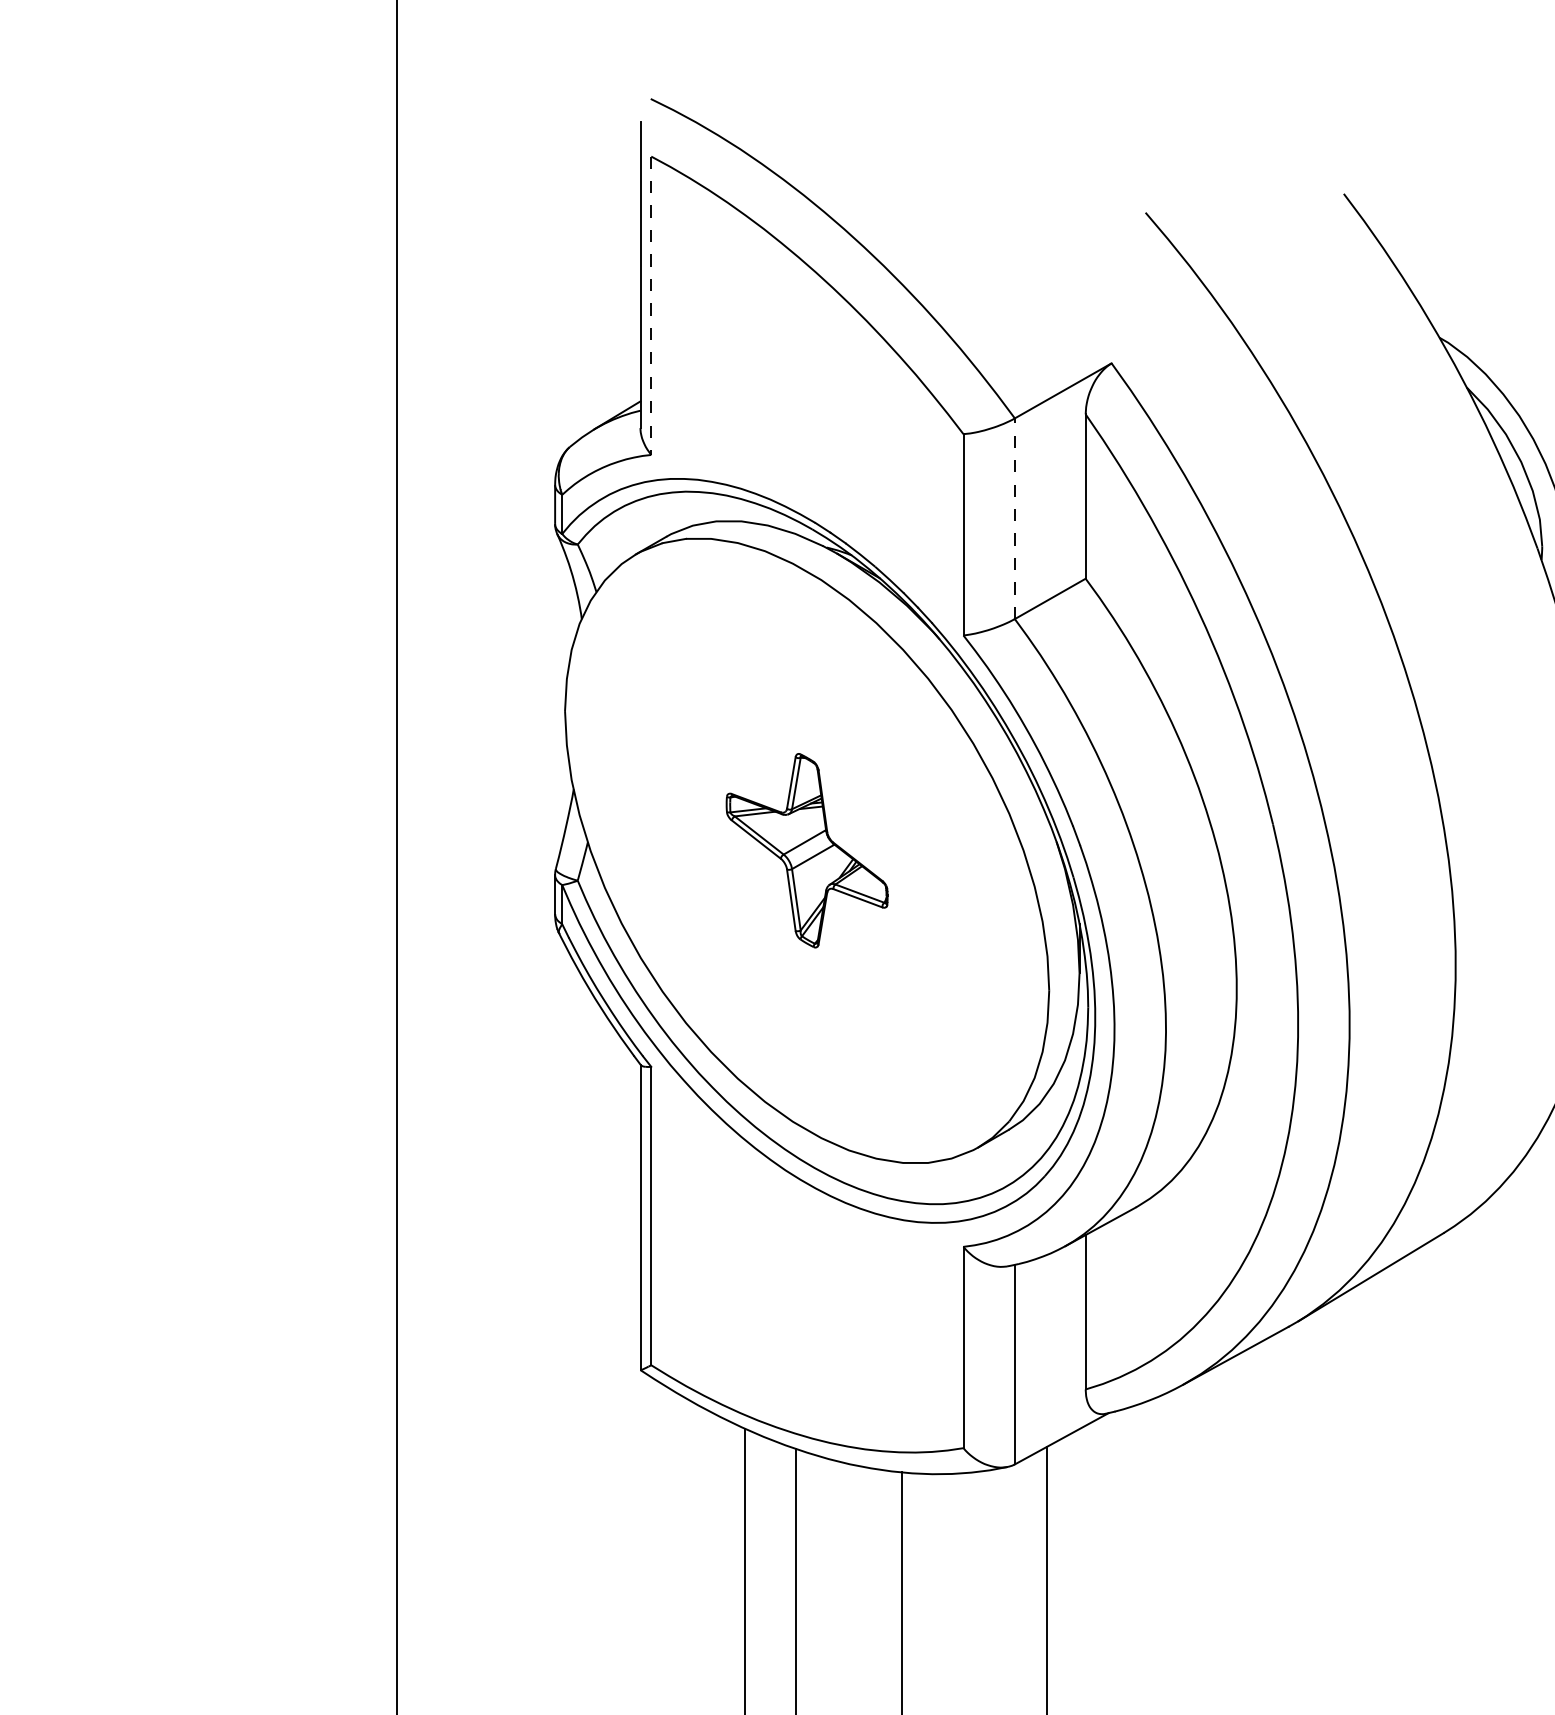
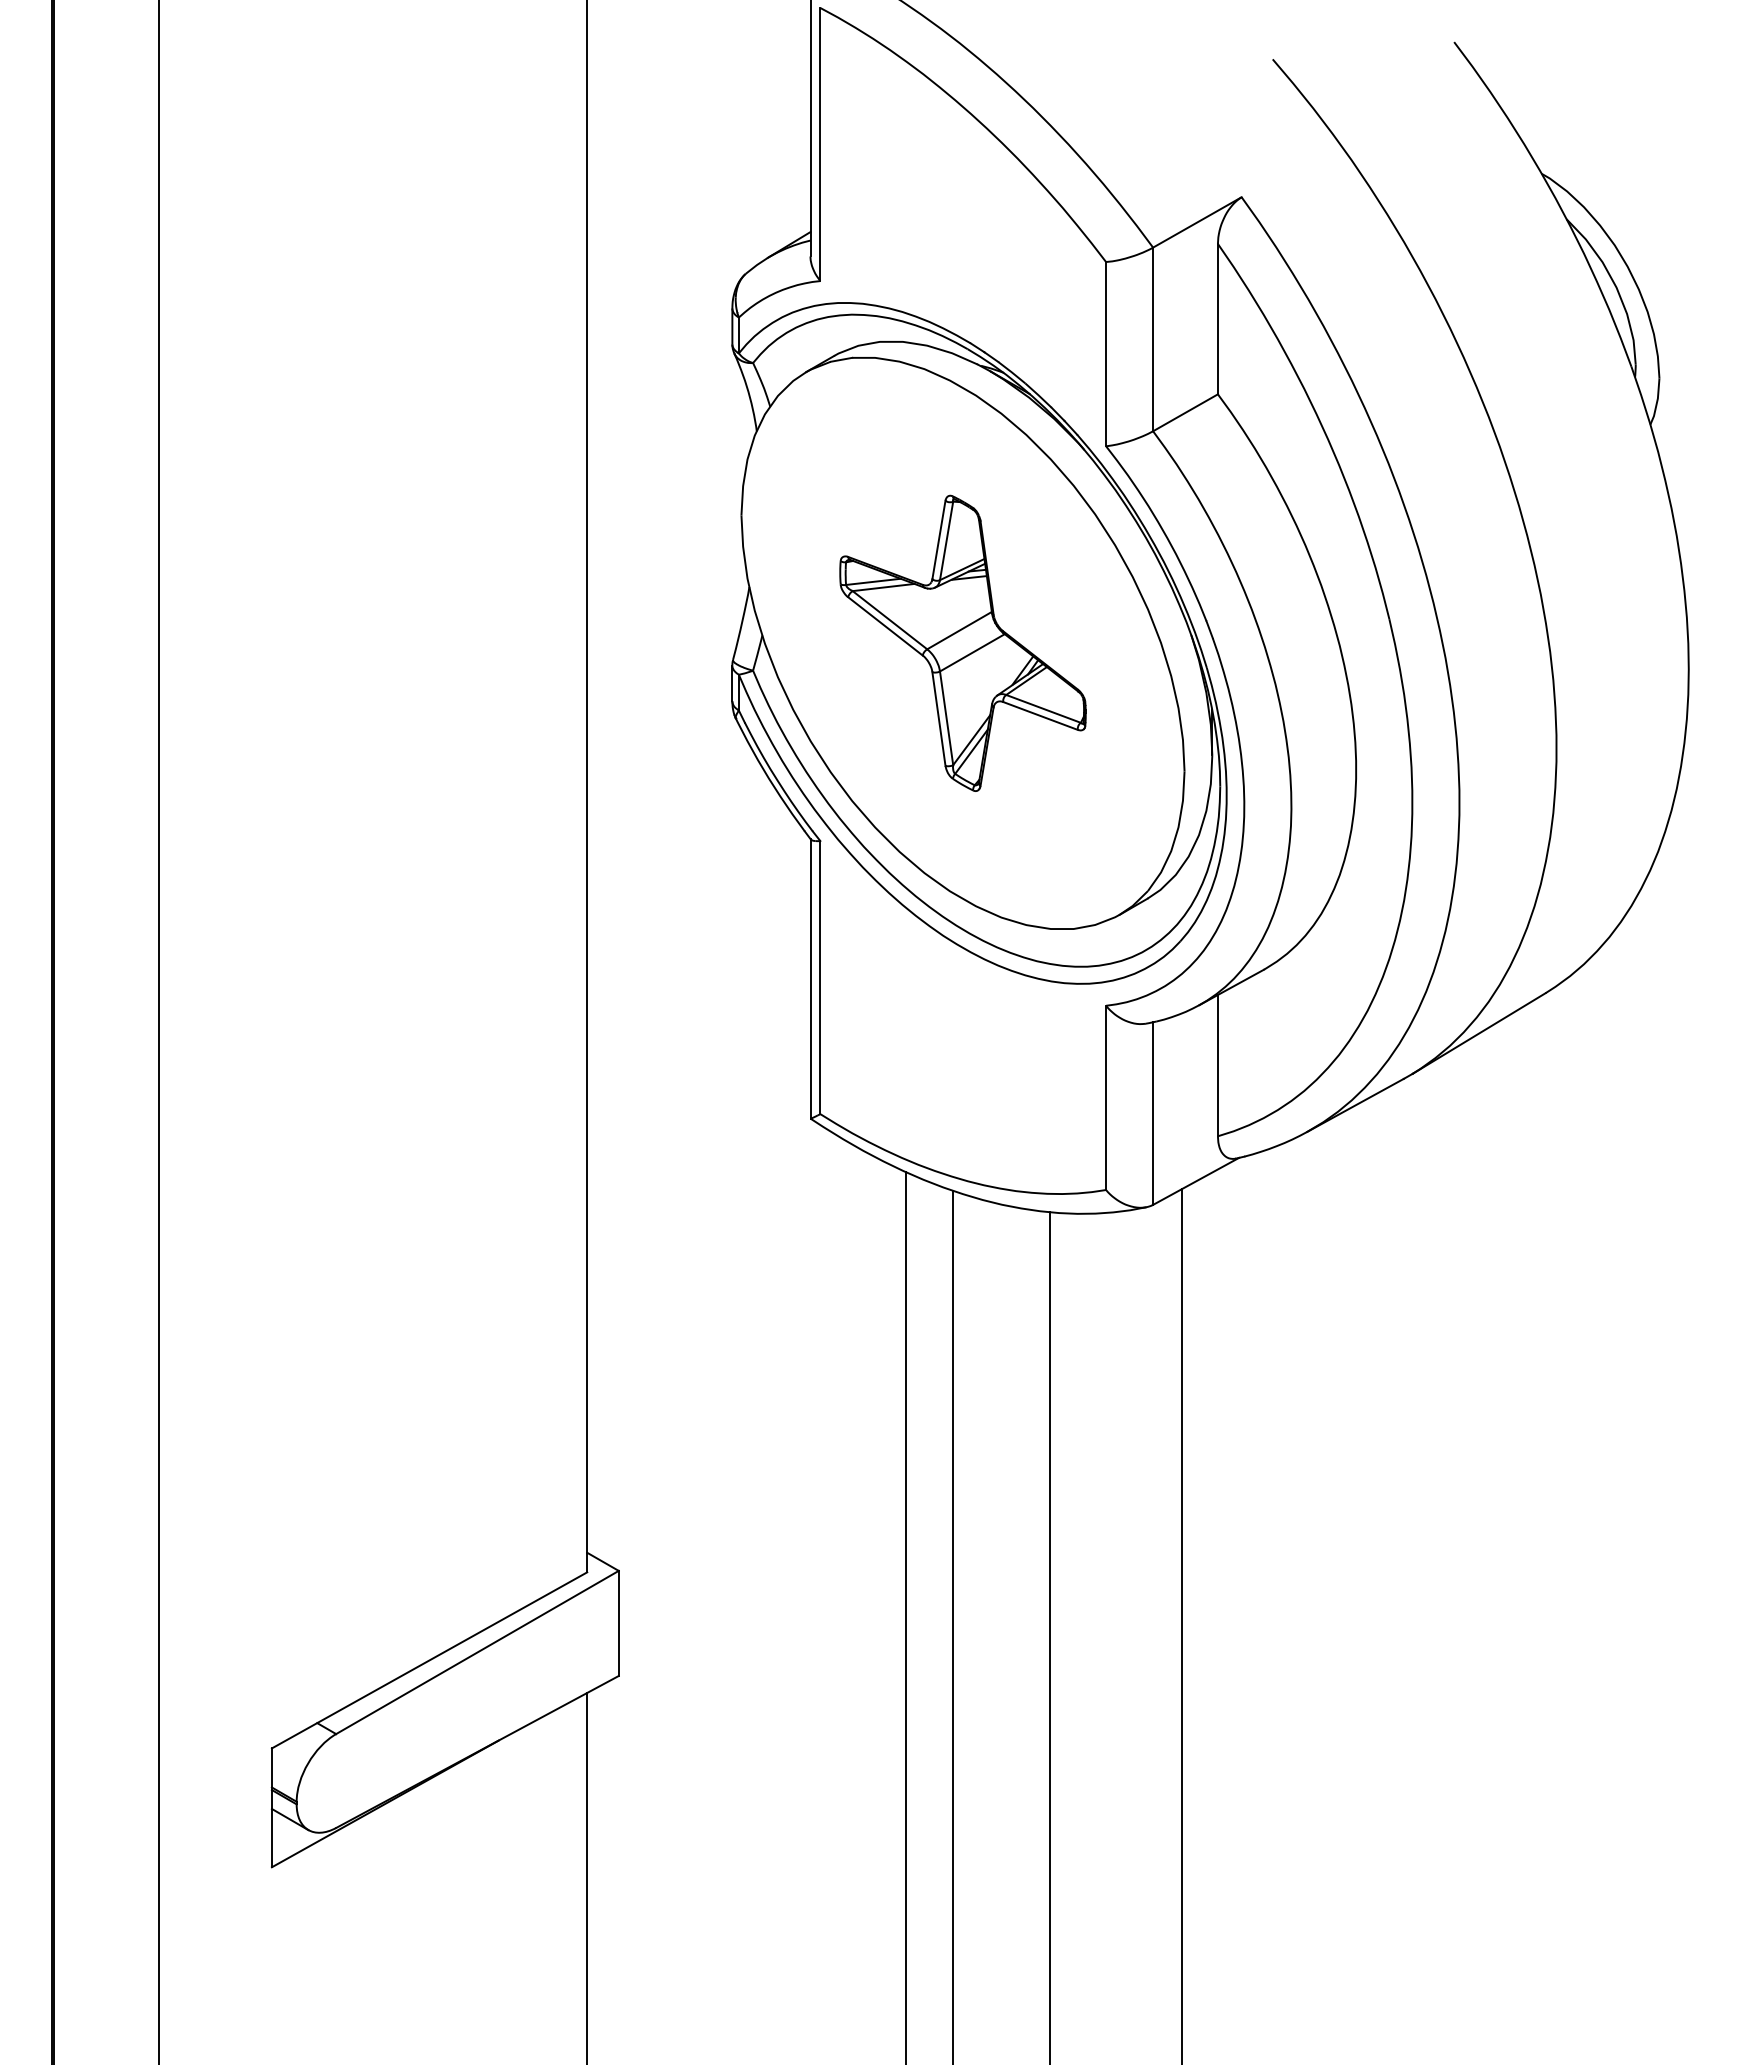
line: (651, 305) -> (820, 144), dashed -> solid
line: (1015, 518) -> (1153, 339), dashed -> solid
part: (806, 849) -> (962, 642), size x1.67

